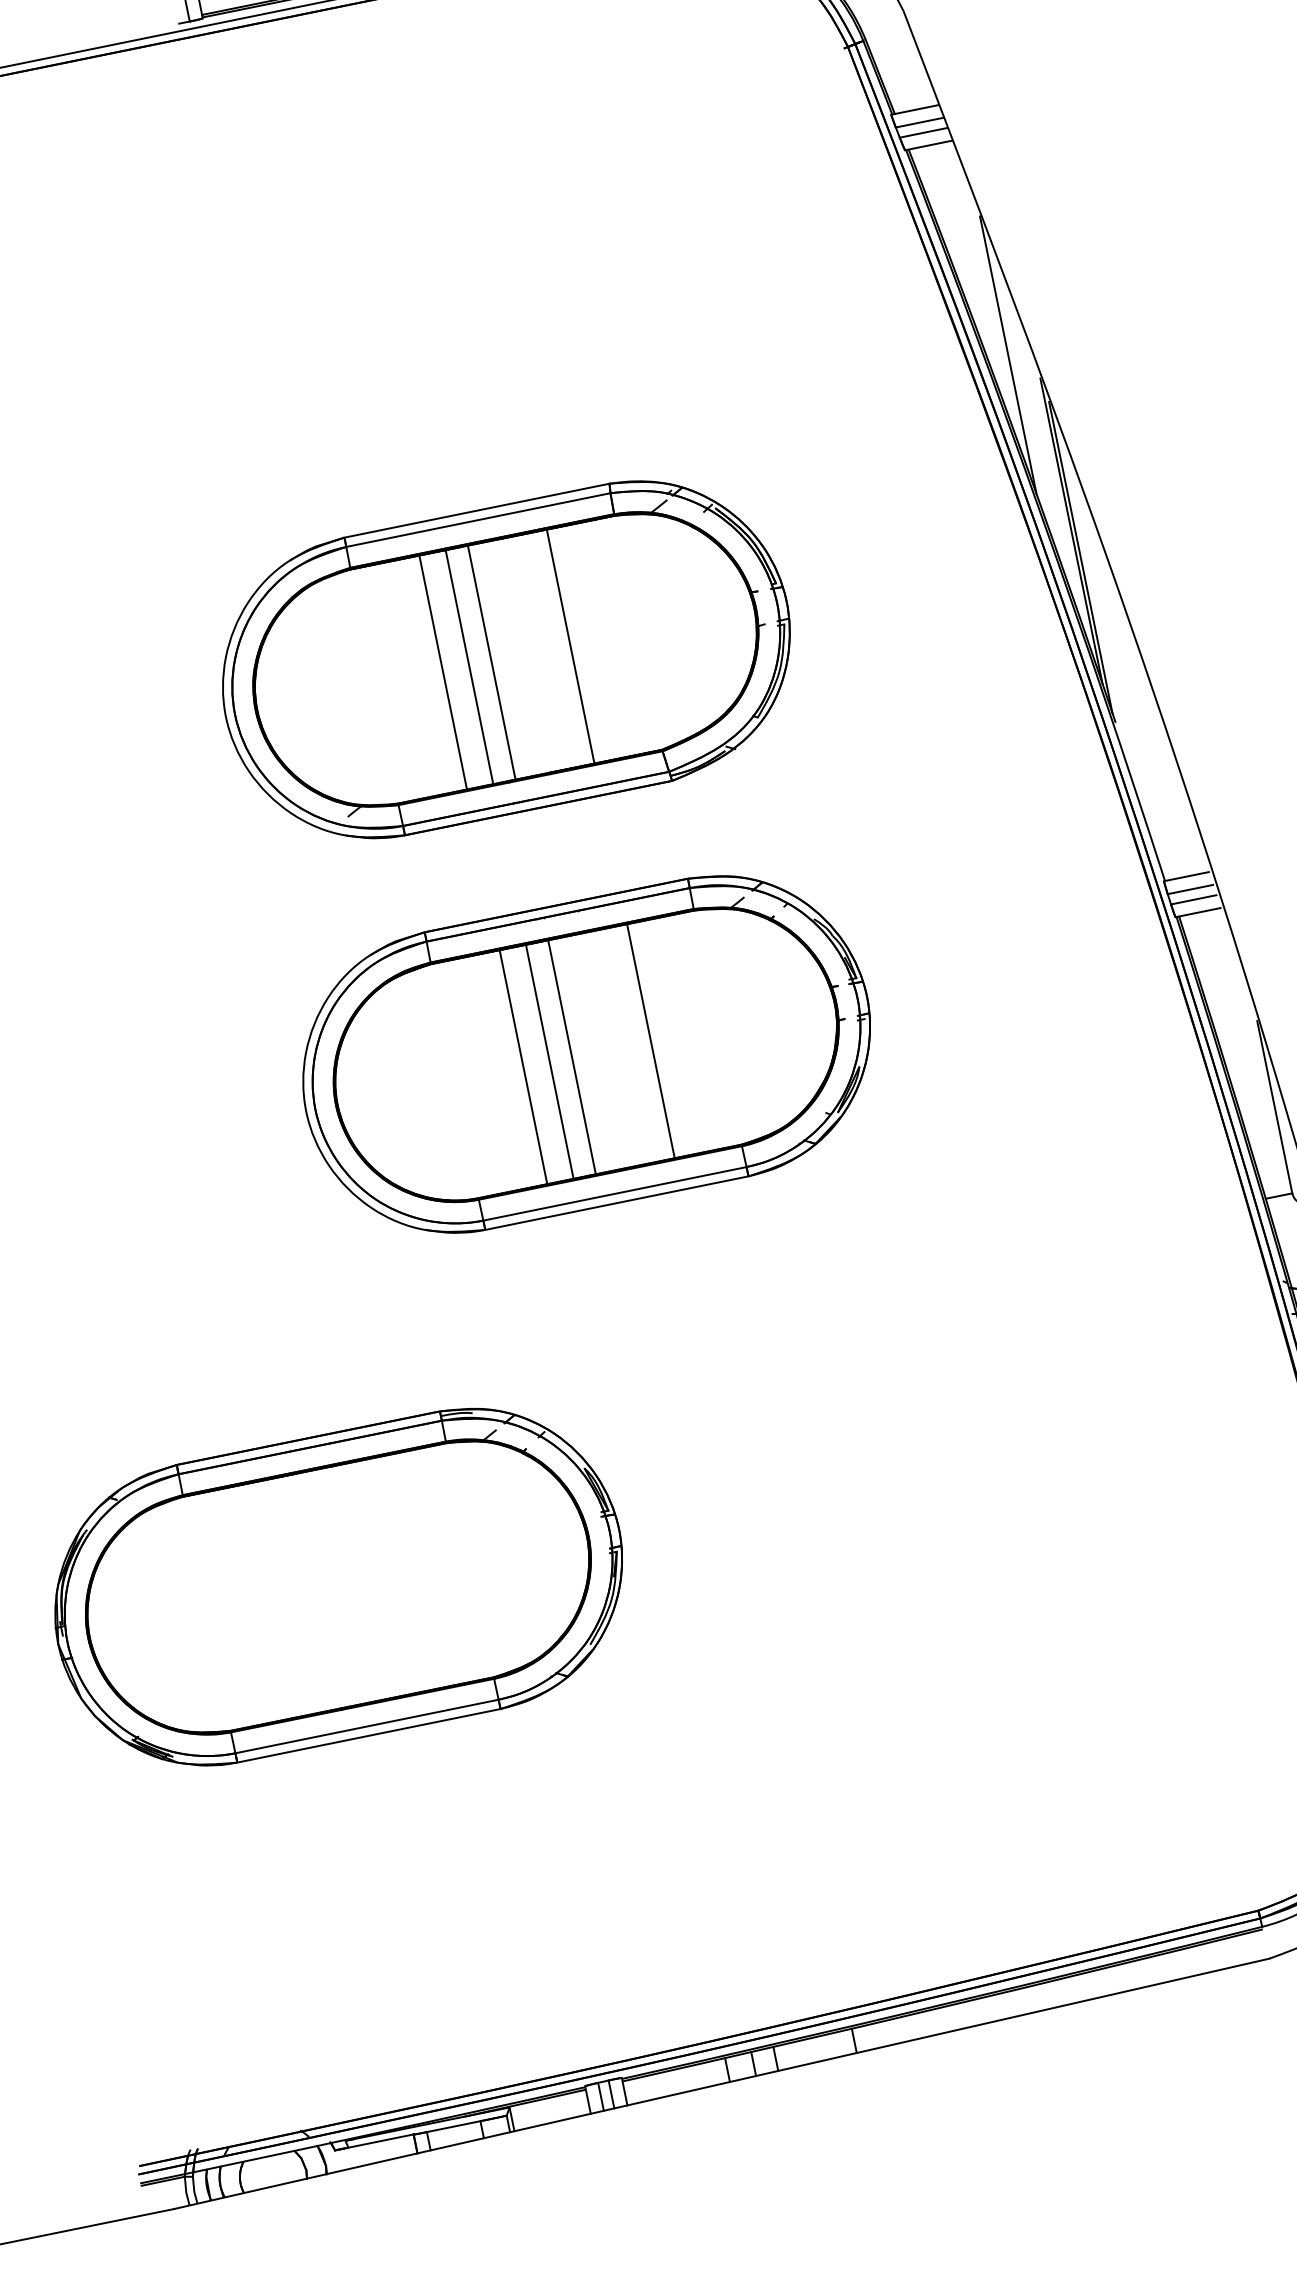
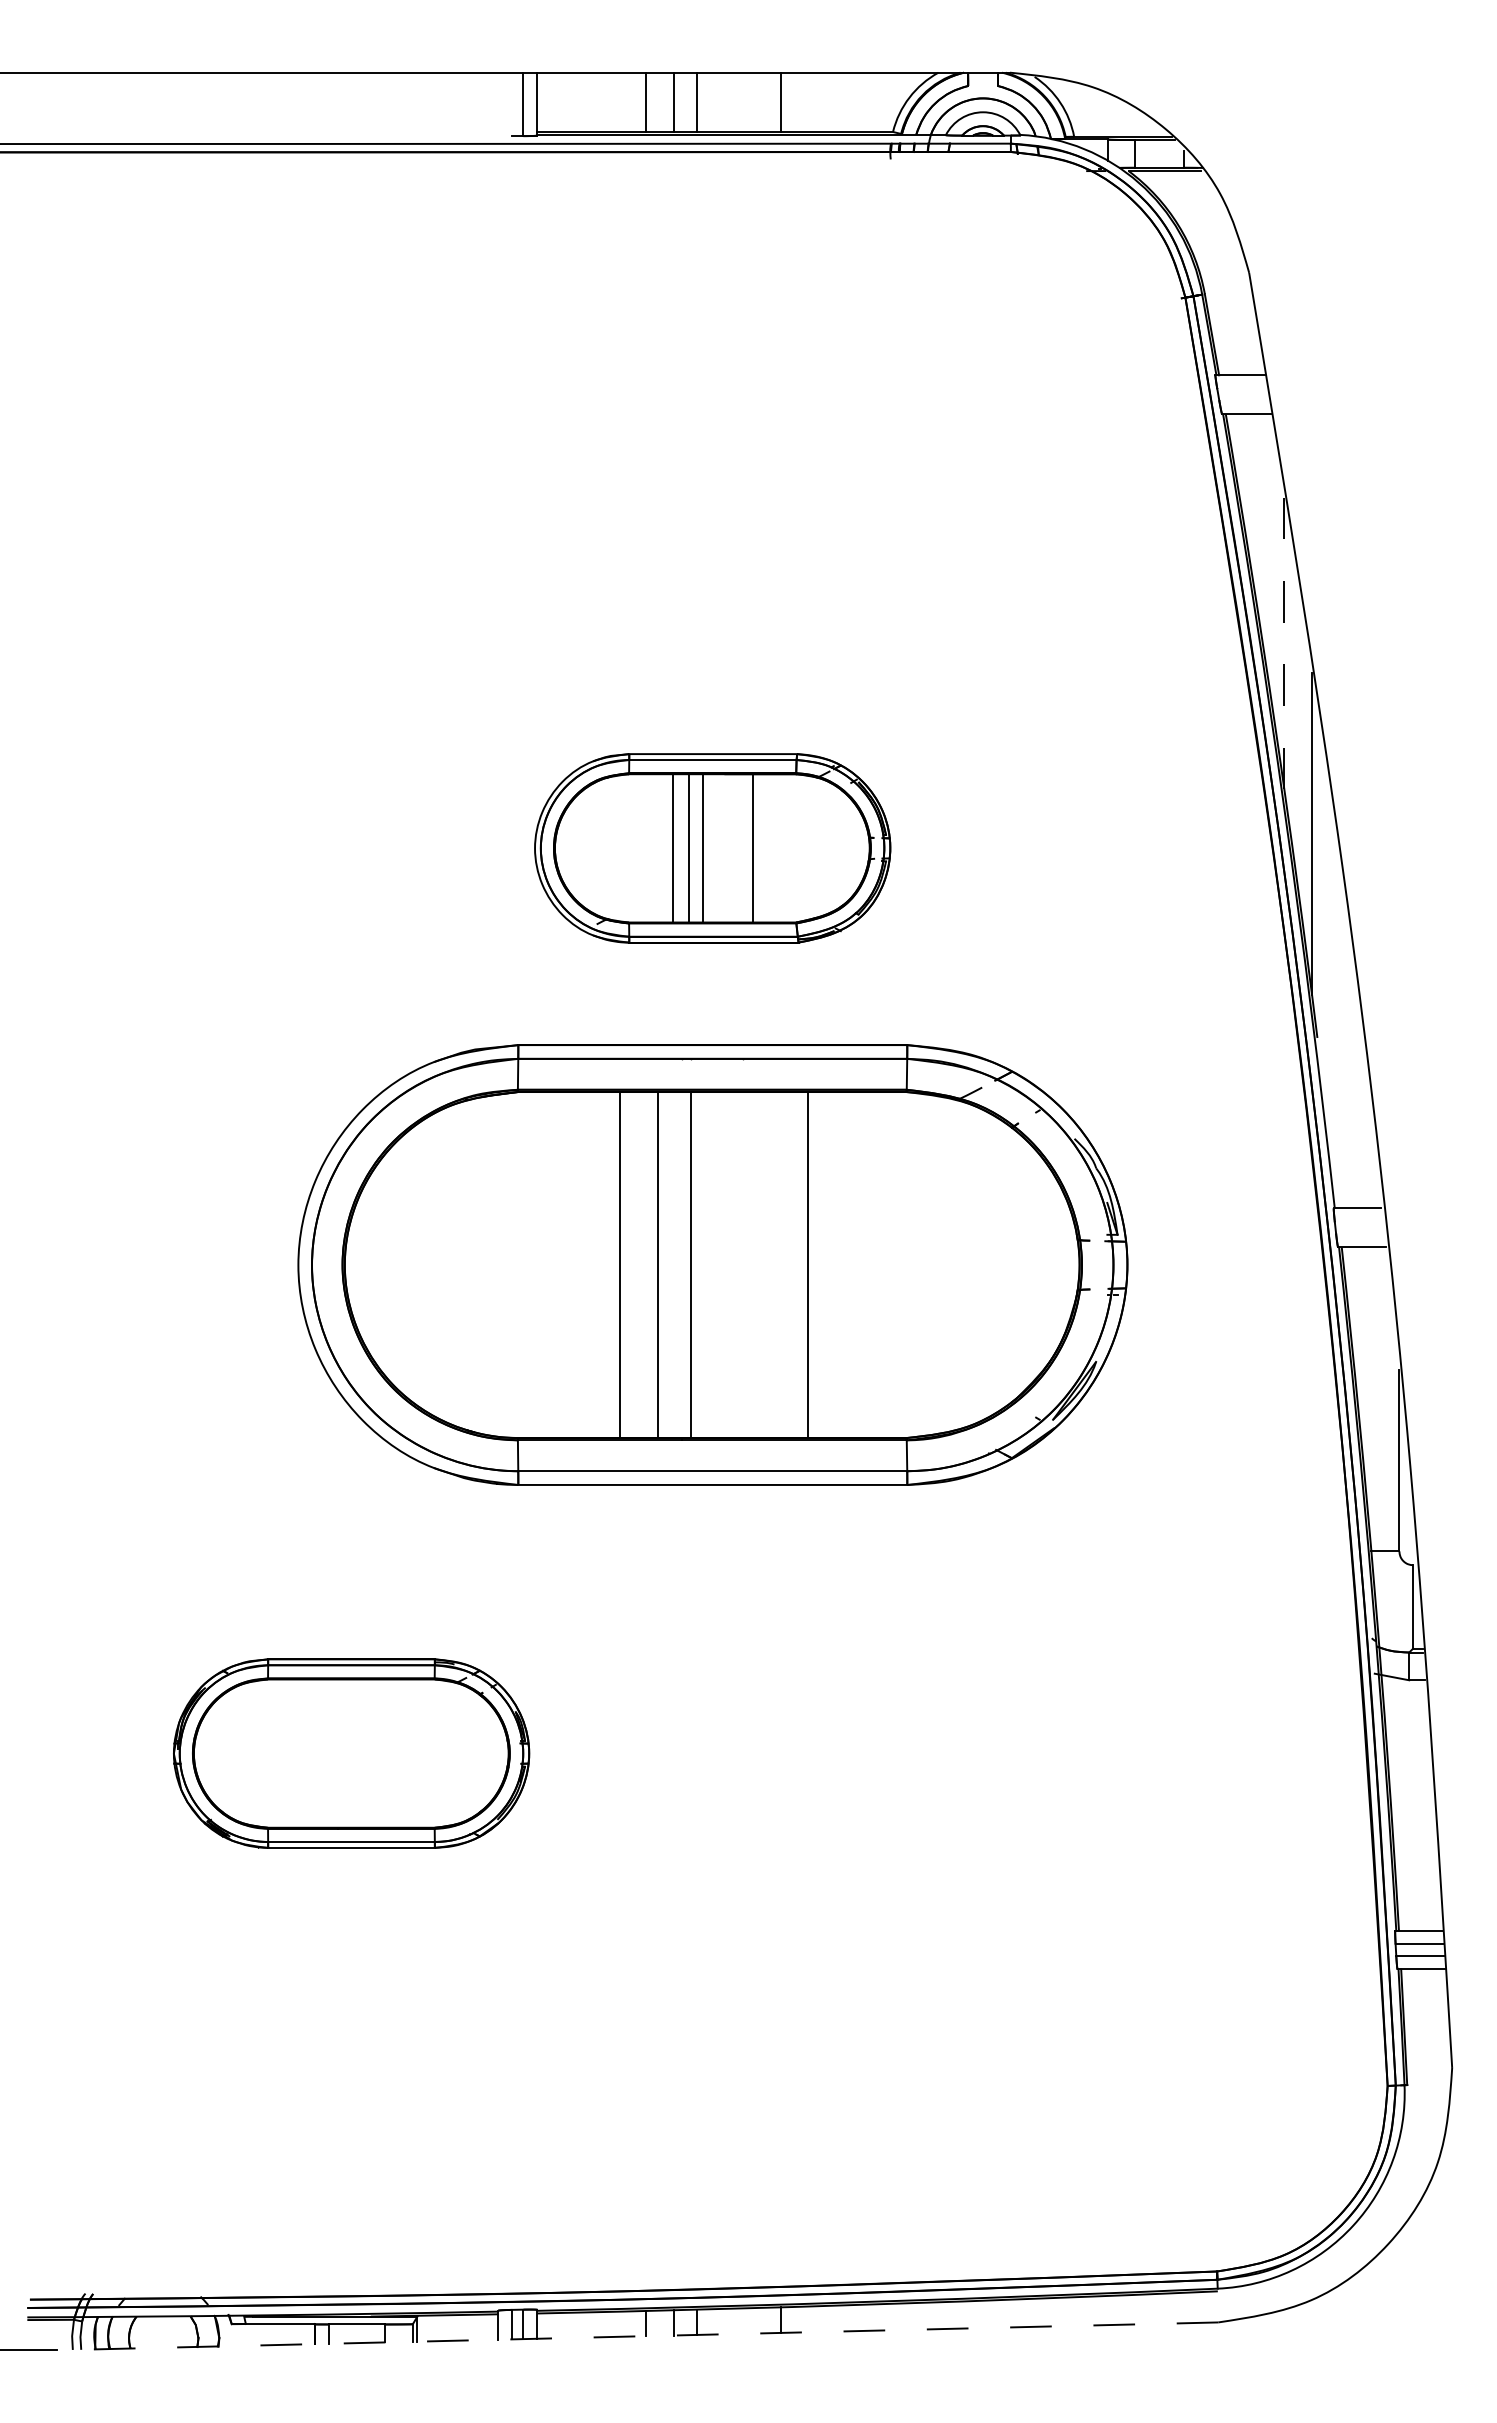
line: (919, 122) -> (1242, 389), removed
line: (923, 133) -> (1244, 400), removed
line: (1008, 354) -> (1284, 642), solid -> dashed
line: (1081, 557) -> (1316, 863), removed
part: (506, 659) -> (712, 848), size x0.6
line: (1190, 889) -> (1358, 1222), removed
line: (1194, 899) -> (1360, 1233), removed
part: (586, 1054) -> (712, 1264), size x1.4
part: (338, 1586) -> (351, 1753), size x0.6
line: (720, 2084) -> (636, 2336), solid -> dashed

